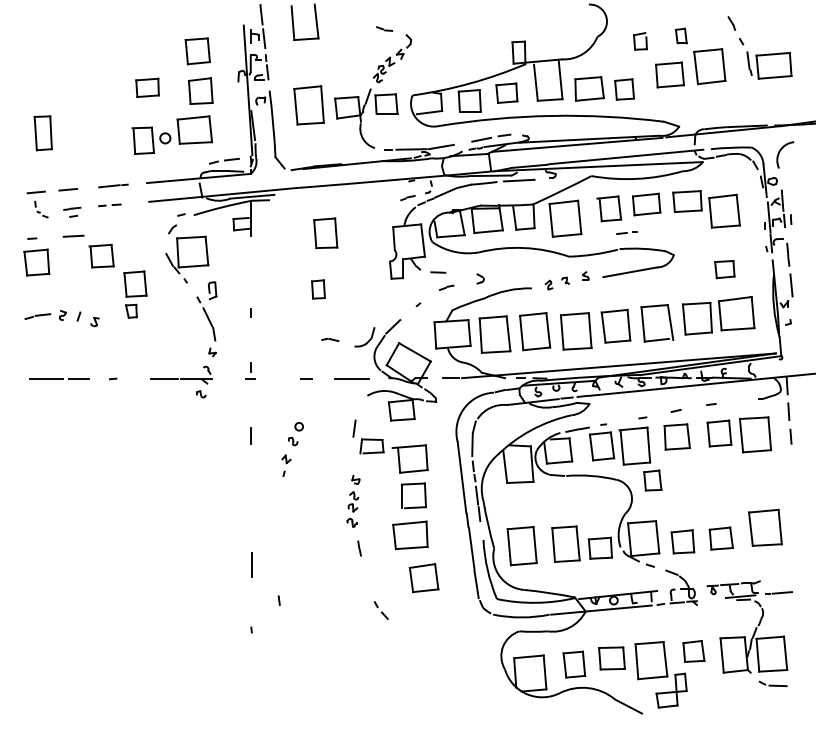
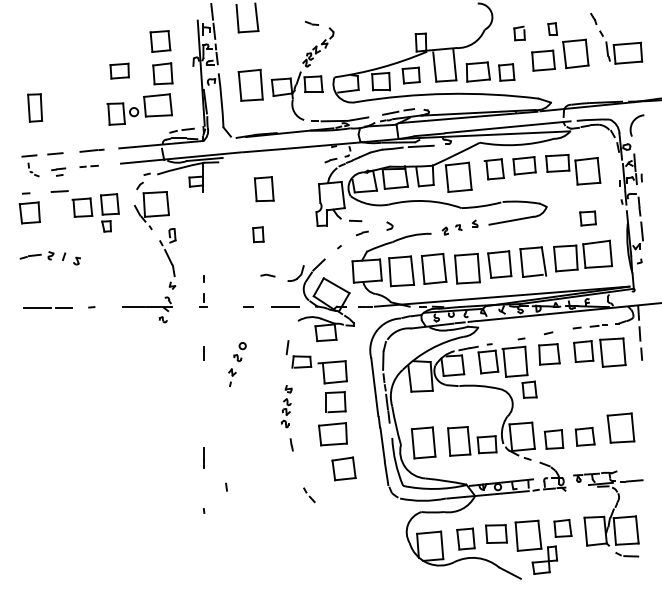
part: (626, 232) -> (598, 325), moved
part: (134, 294) -> (109, 212), moved
line: (250, 312) -> (203, 278), moved

